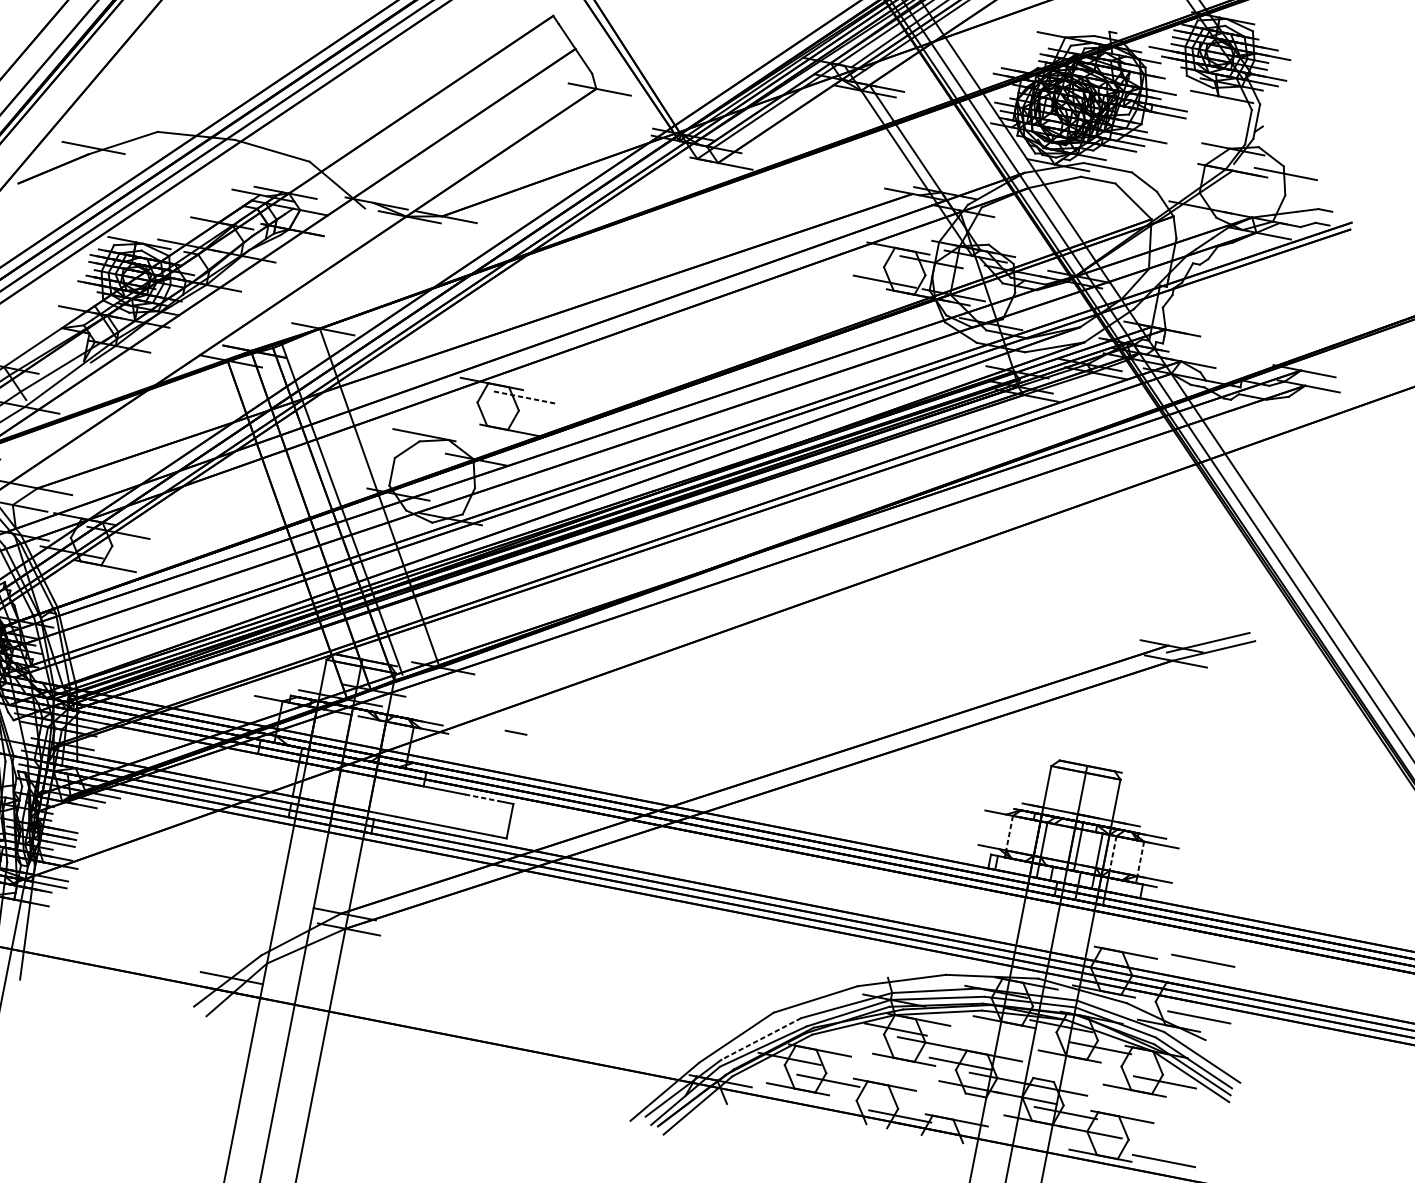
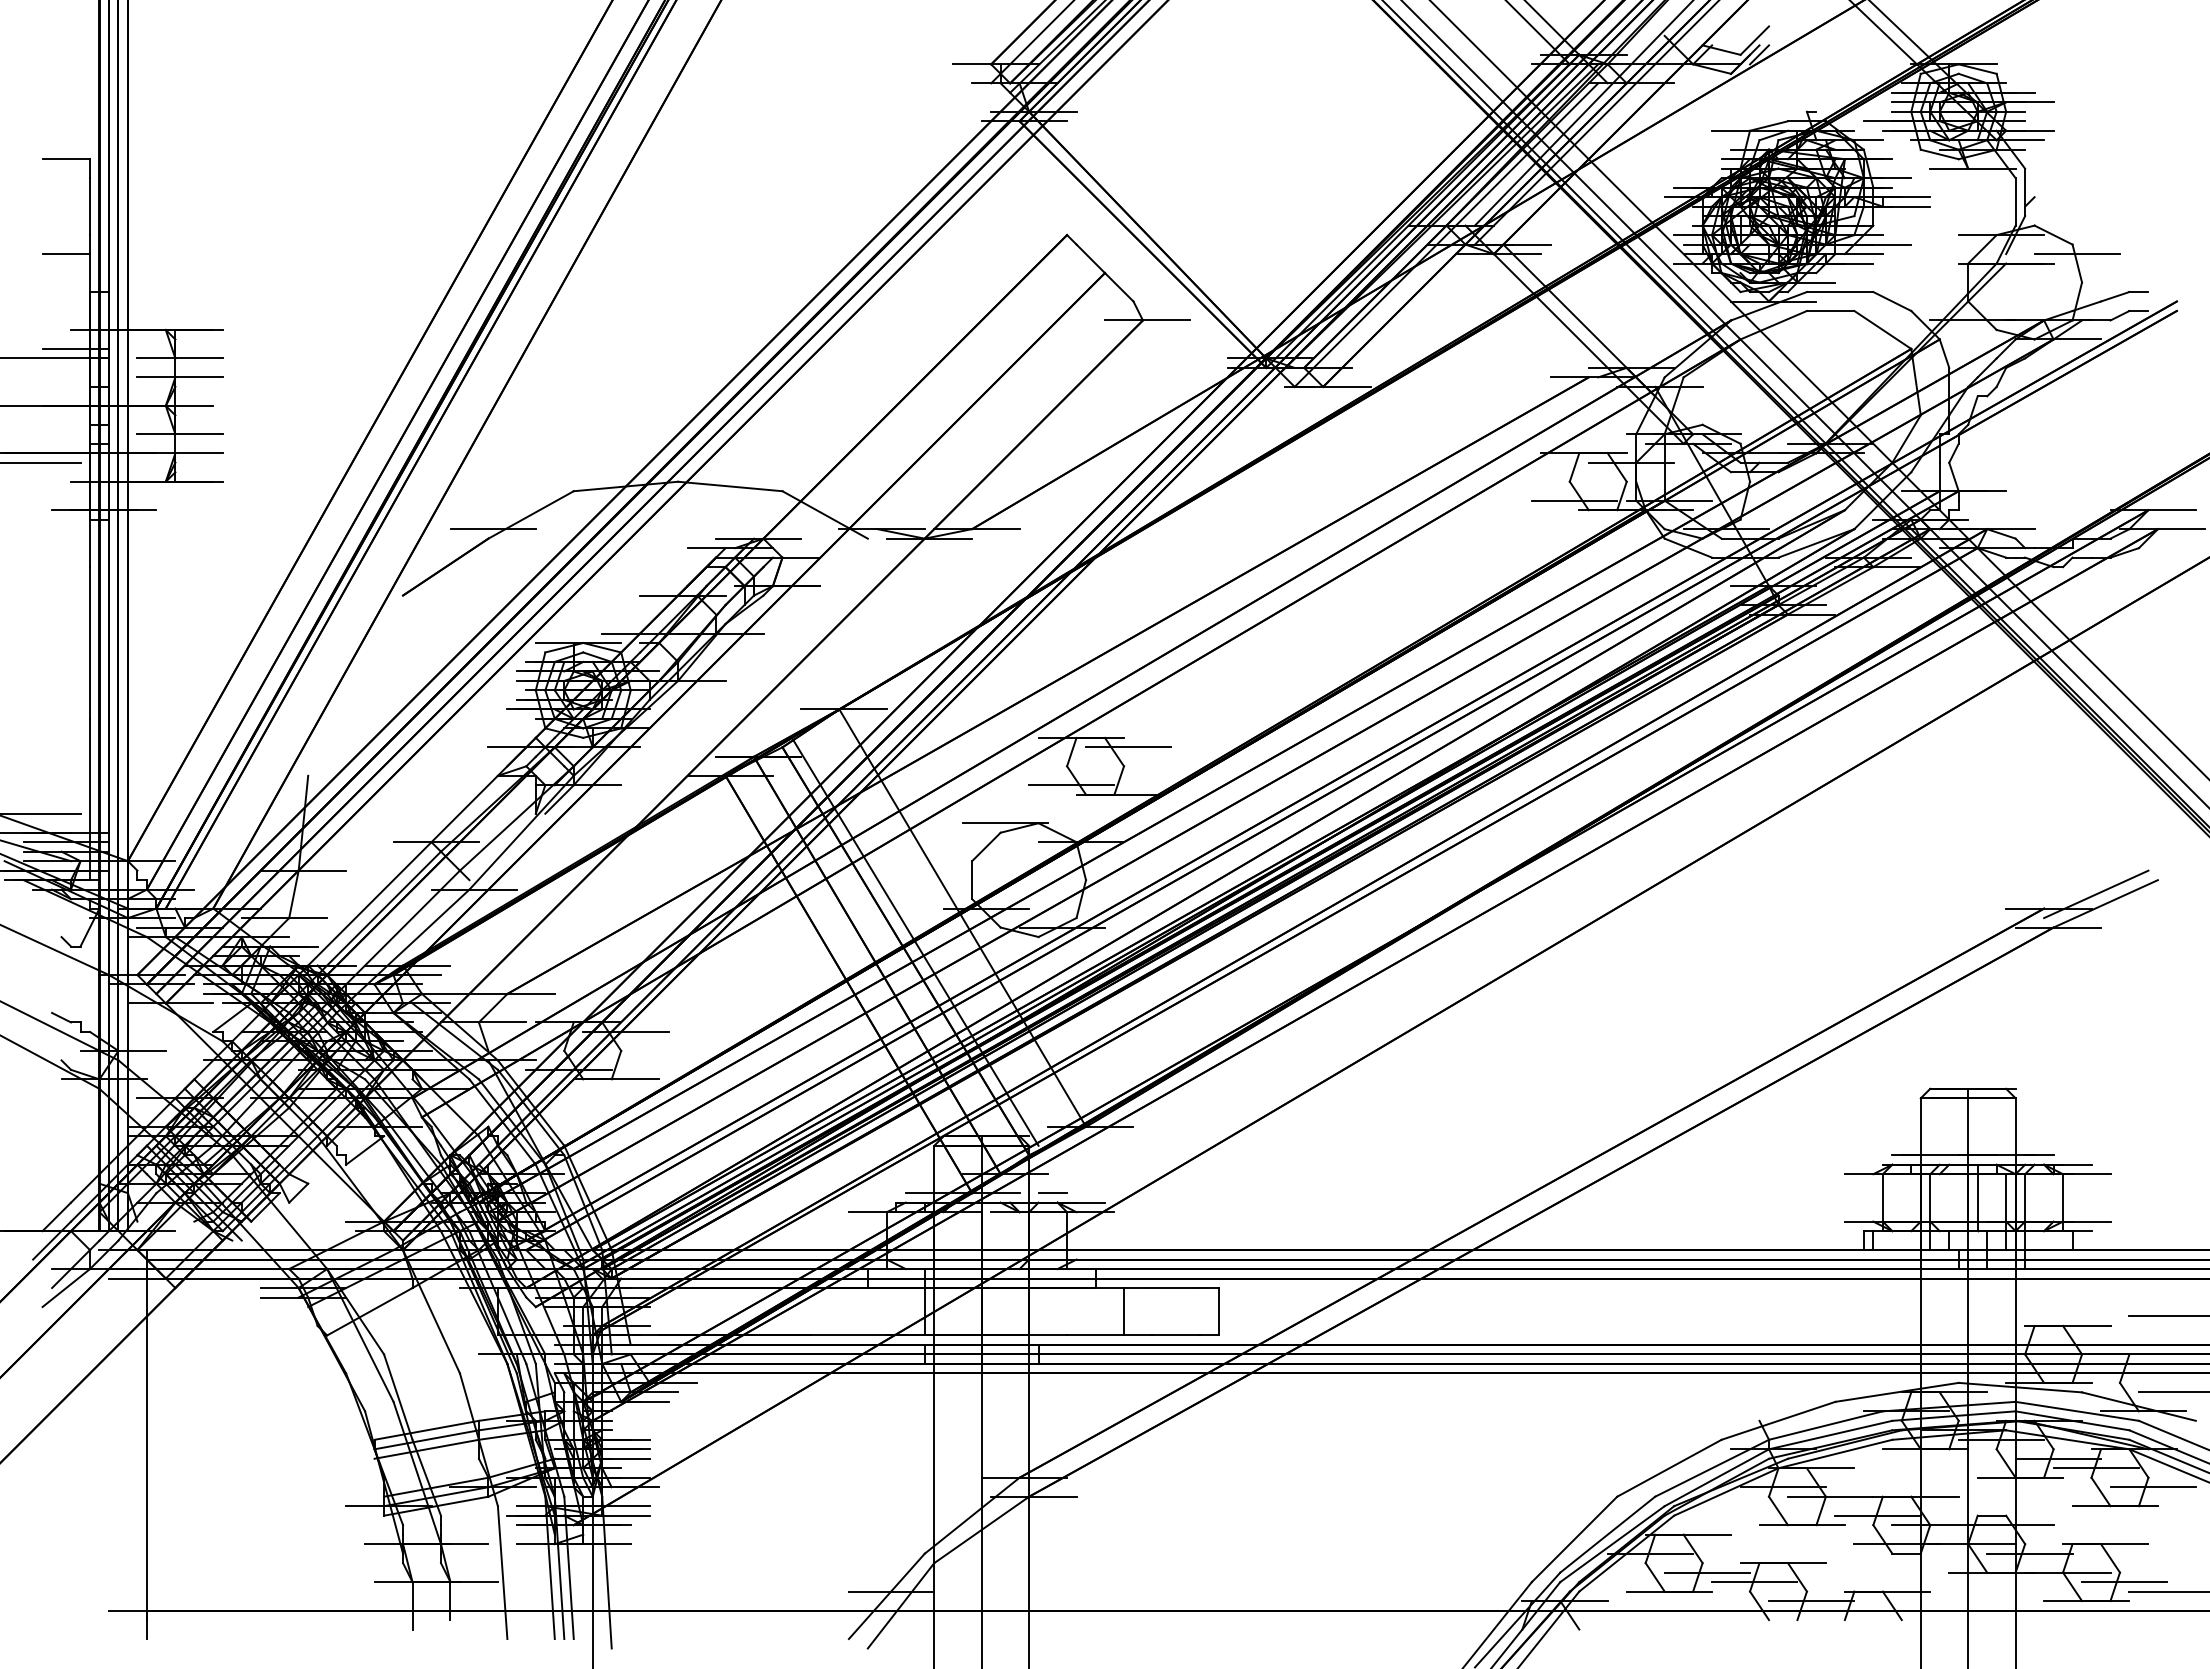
line: (524, 397) -> (1128, 747), dashed -> solid
line: (477, 417) -> (1071, 785), added
line: (515, 732) -> (1052, 1192), moved
line: (482, 798) -> (1176, 1288), dashed -> solid
line: (441, 807) -> (1124, 1311), added
line: (1009, 832) -> (1882, 1197), dashed -> solid
line: (1113, 853) -> (2025, 1197), dashed -> solid
line: (1141, 858) -> (2063, 1197), dashed -> solid
line: (761, 1038) -> (1607, 1534), dashed -> solid
line: (1125, 1060) -> (2095, 1468), added
line: (861, 1094) -> (1754, 1582), added
line: (1130, 1147) -> (2124, 1582), added

